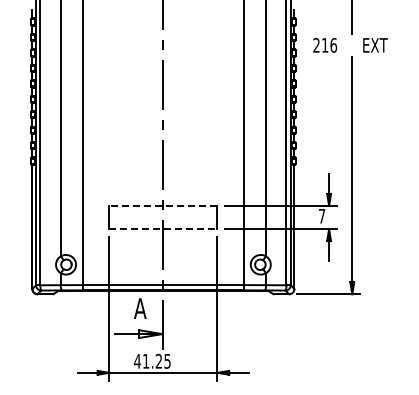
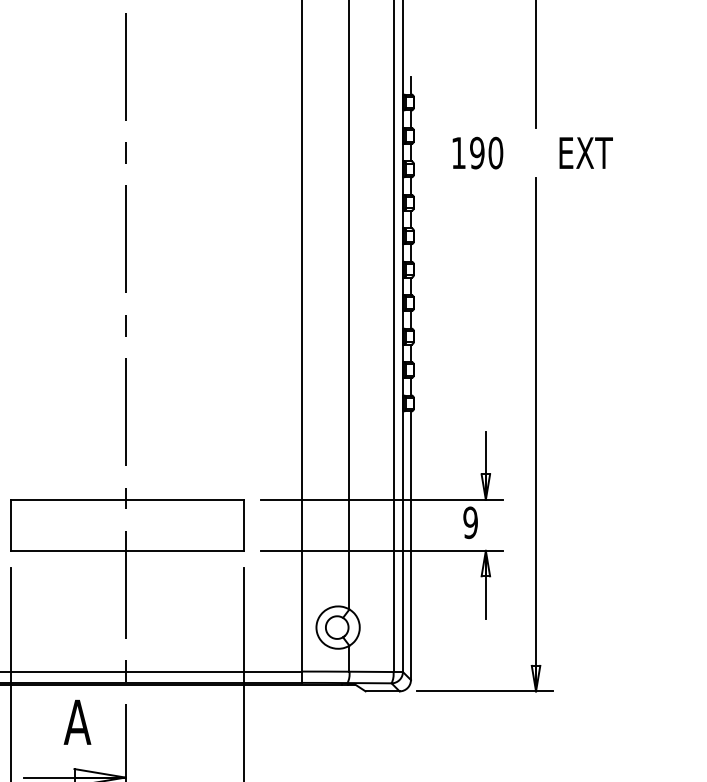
text: (325, 44) -> (478, 151), 216 -> 190
line: (162, 205) -> (125, 499), dashed -> solid
text: (321, 215) -> (469, 521), 7 -> 9
line: (163, 229) -> (127, 551), dashed -> solid

